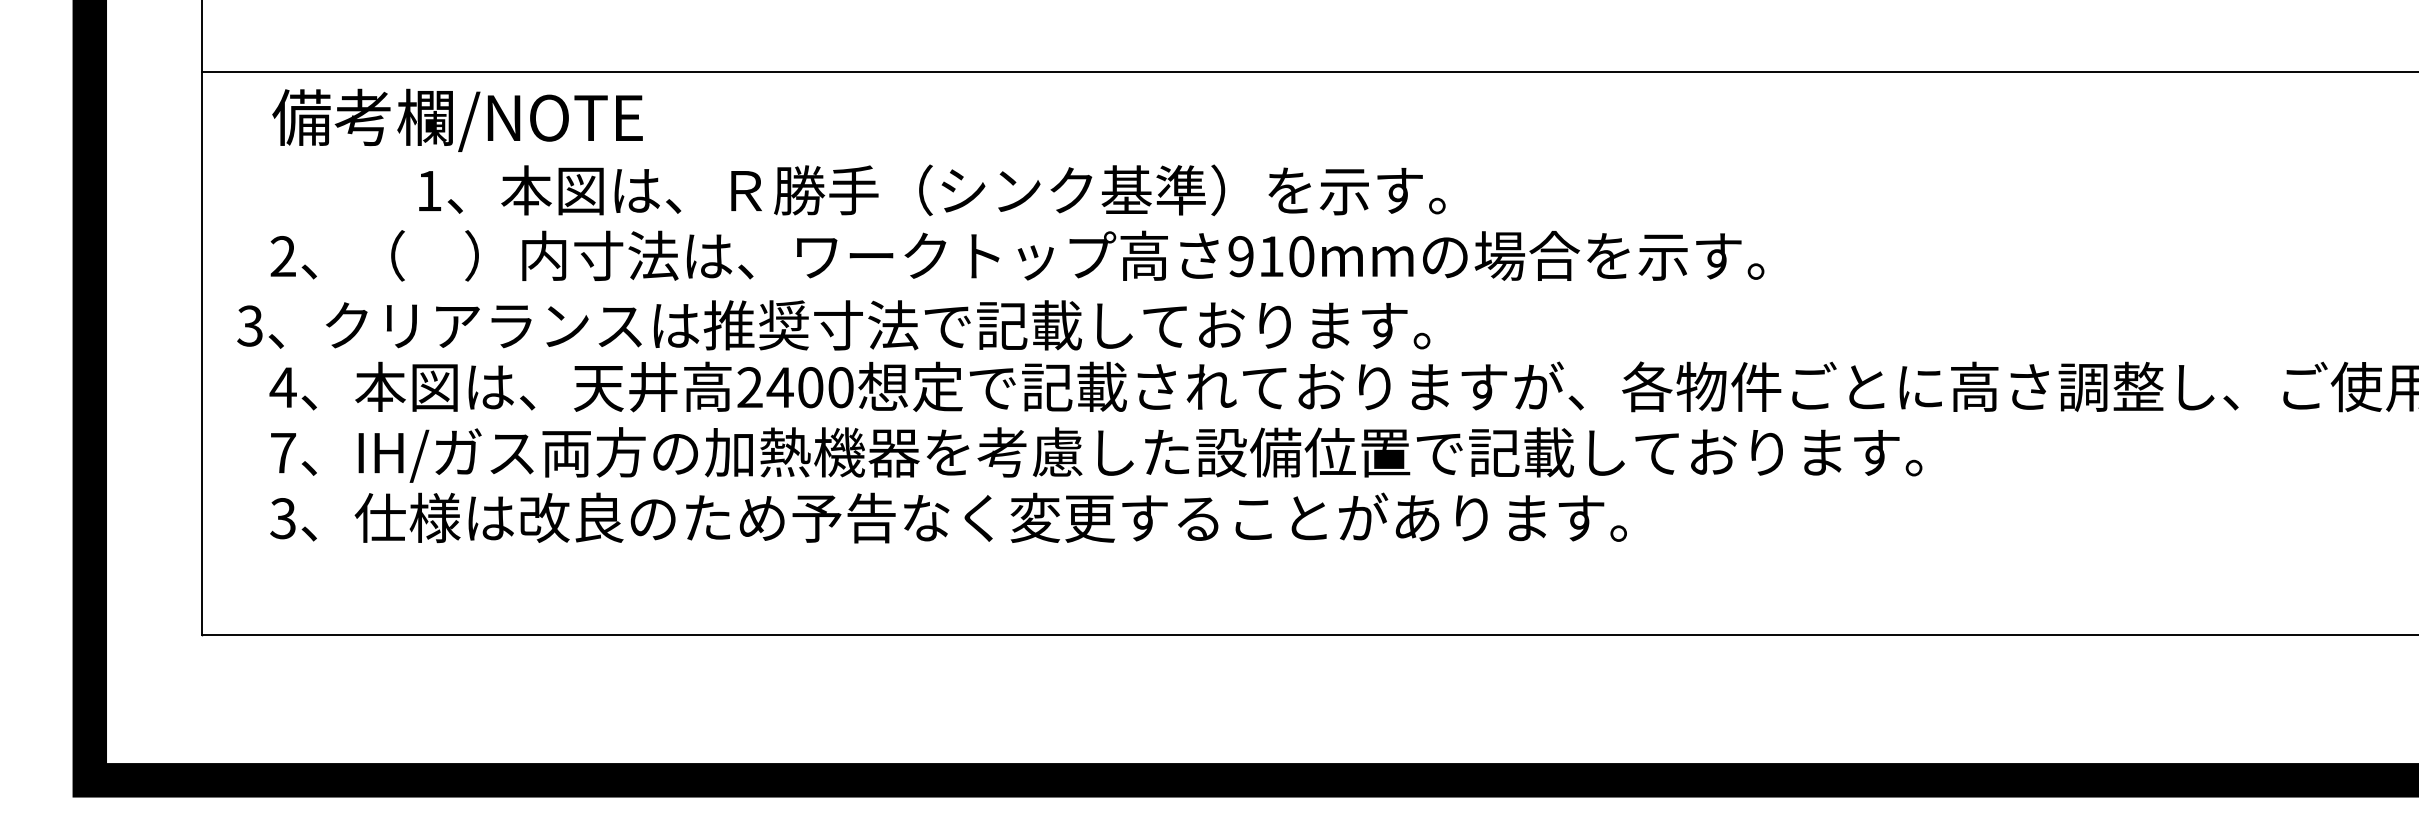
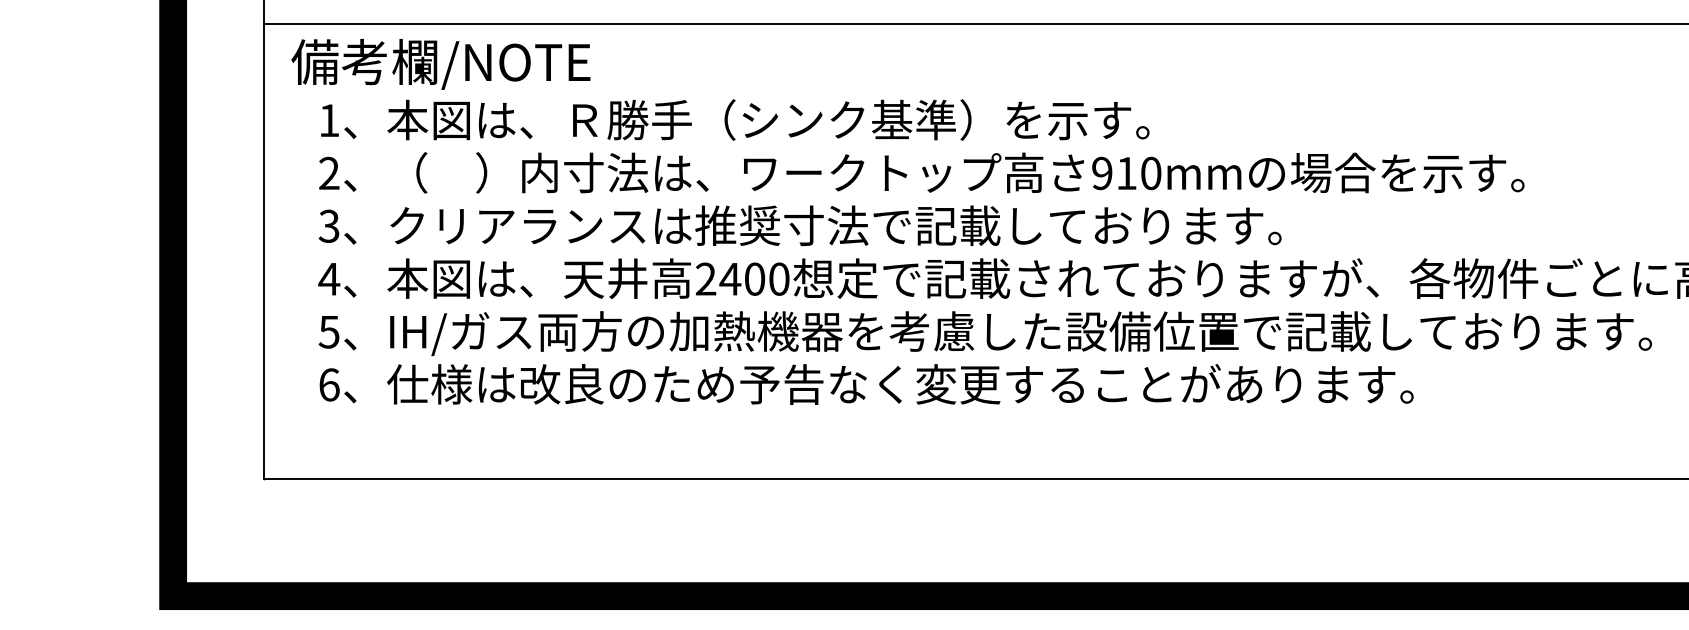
text: (457, 119) -> (440, 63), moved
text: (932, 190) -> (735, 120), moved
text: (833, 325) -> (799, 225), moved
text: (283, 453) -> (329, 332), 7 -> 5
text: (283, 518) -> (329, 384), 3 -> 6

